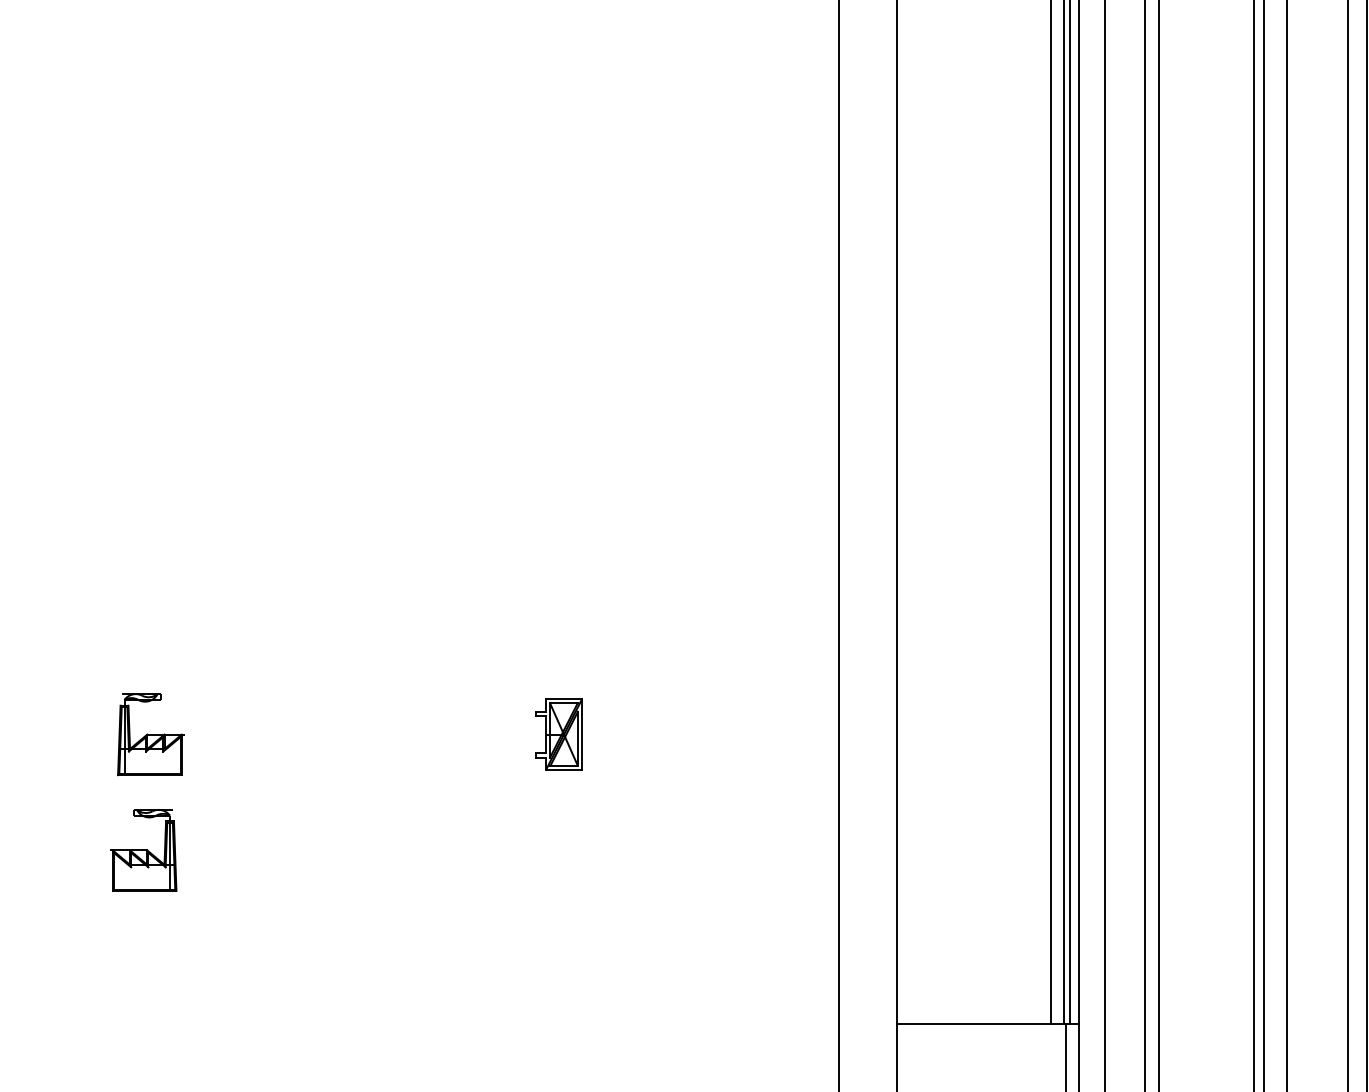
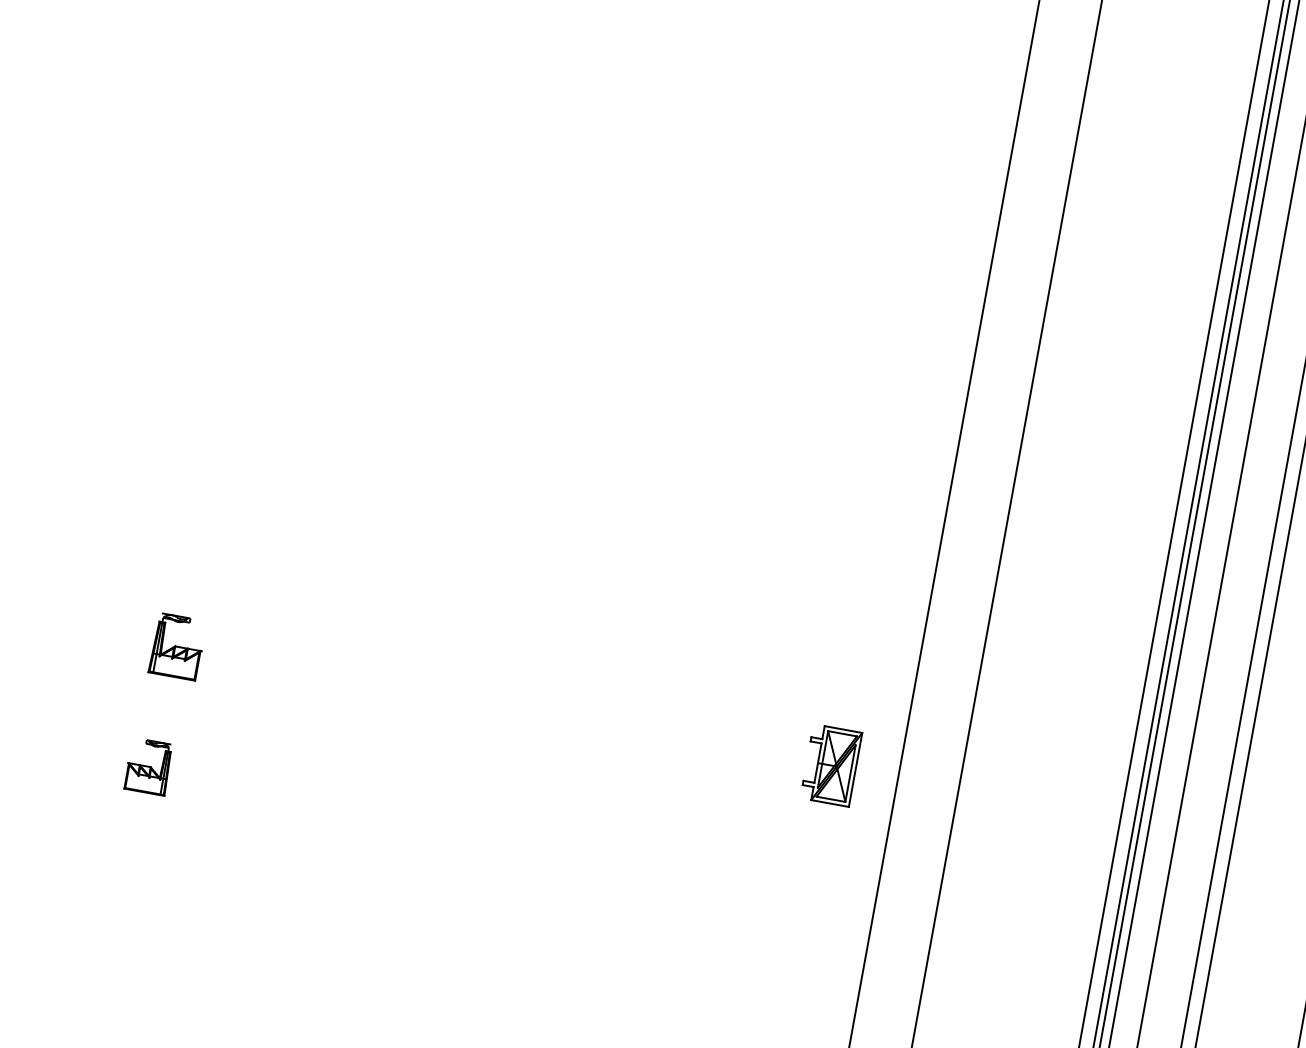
part: (150, 734) -> (177, 646), size x0.7
part: (558, 734) -> (831, 765), moved
part: (143, 850) -> (148, 766), size x0.6

